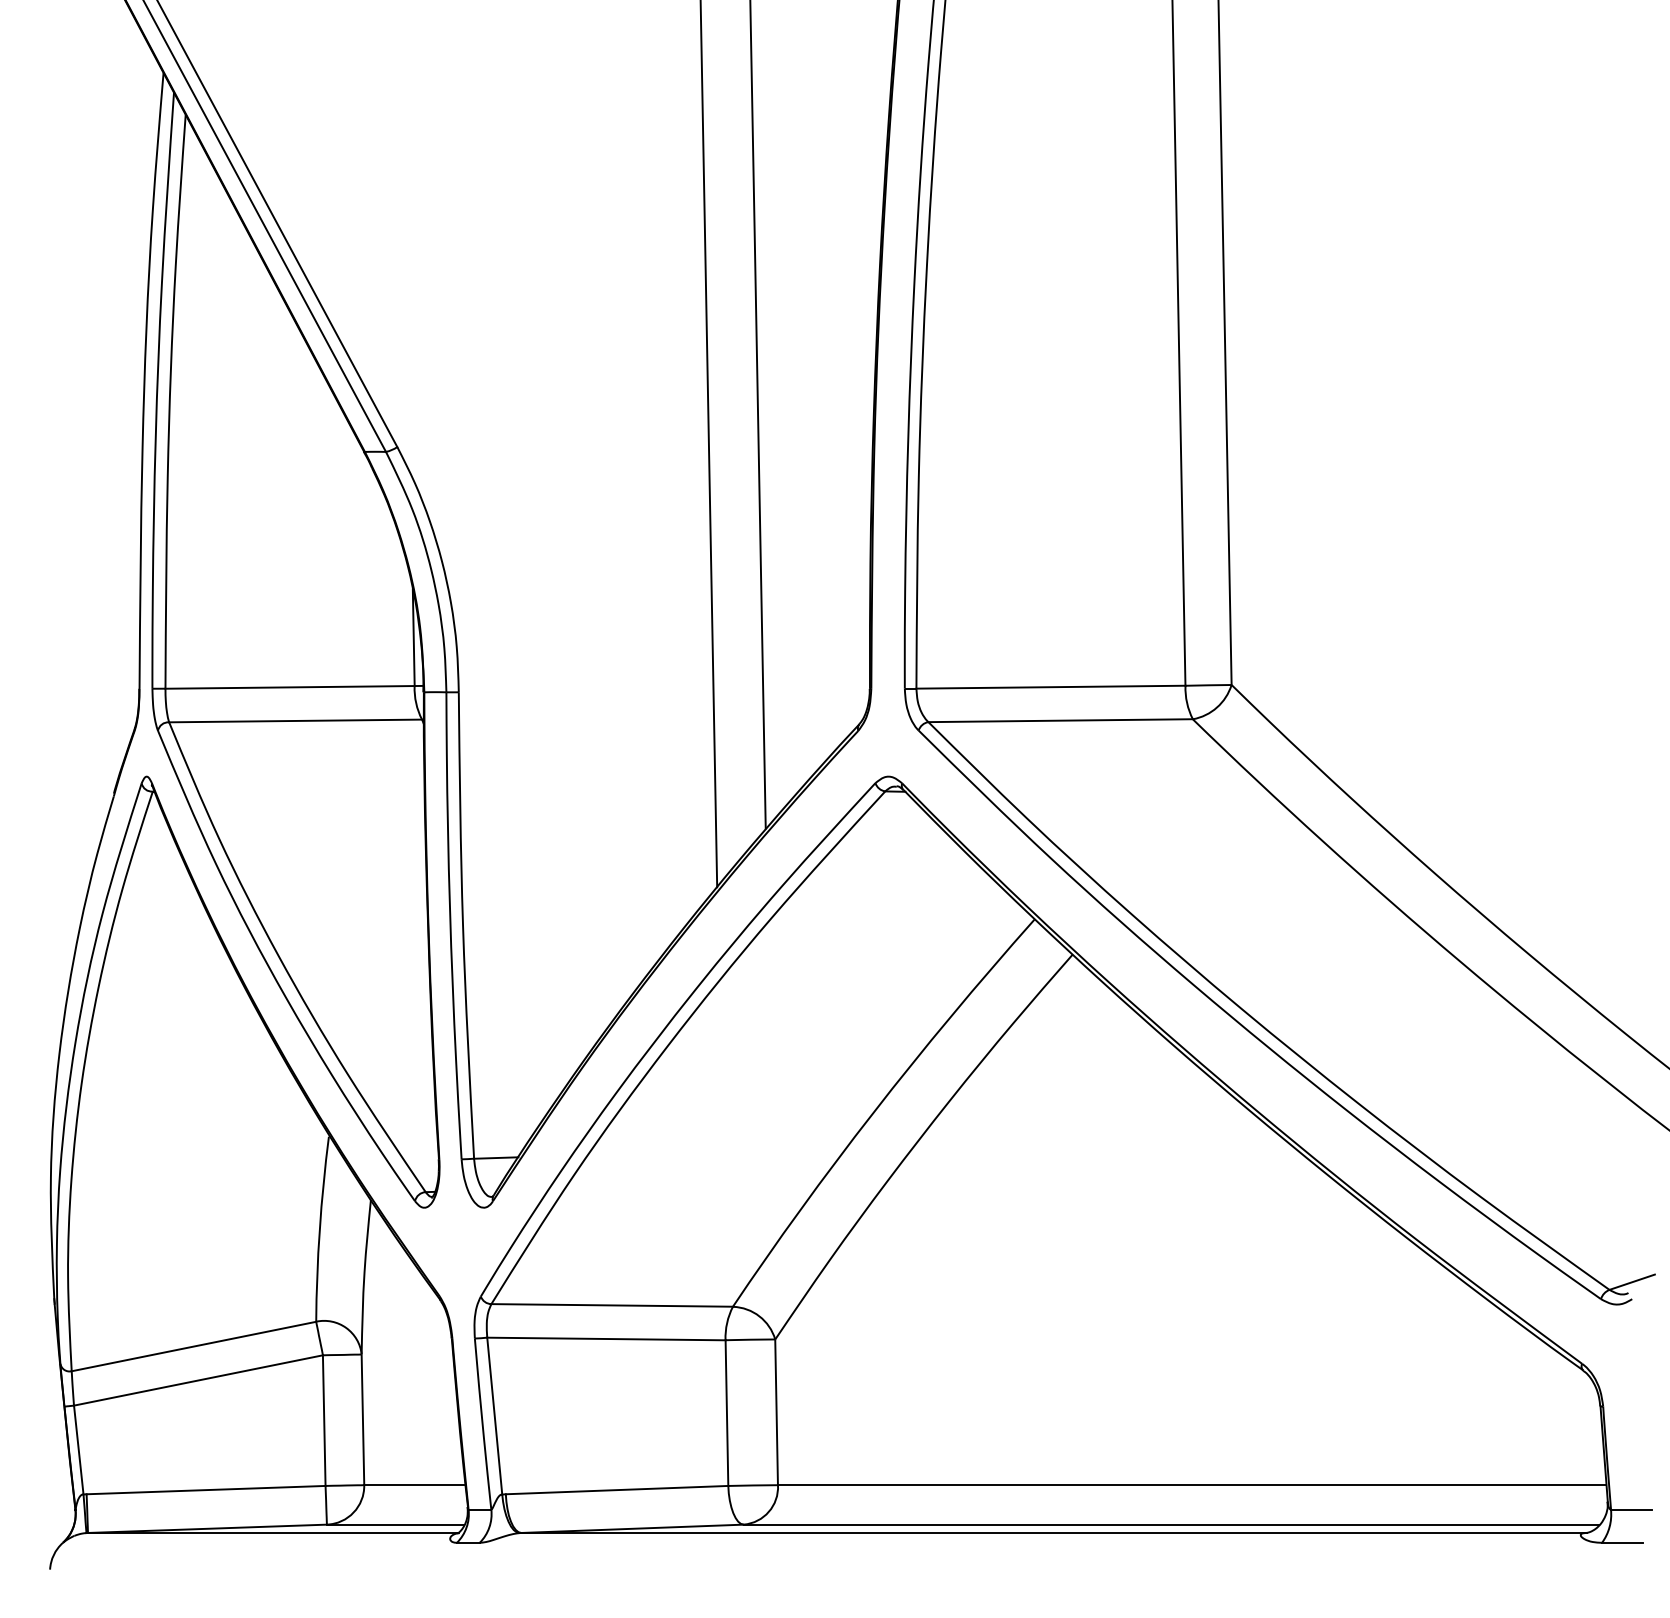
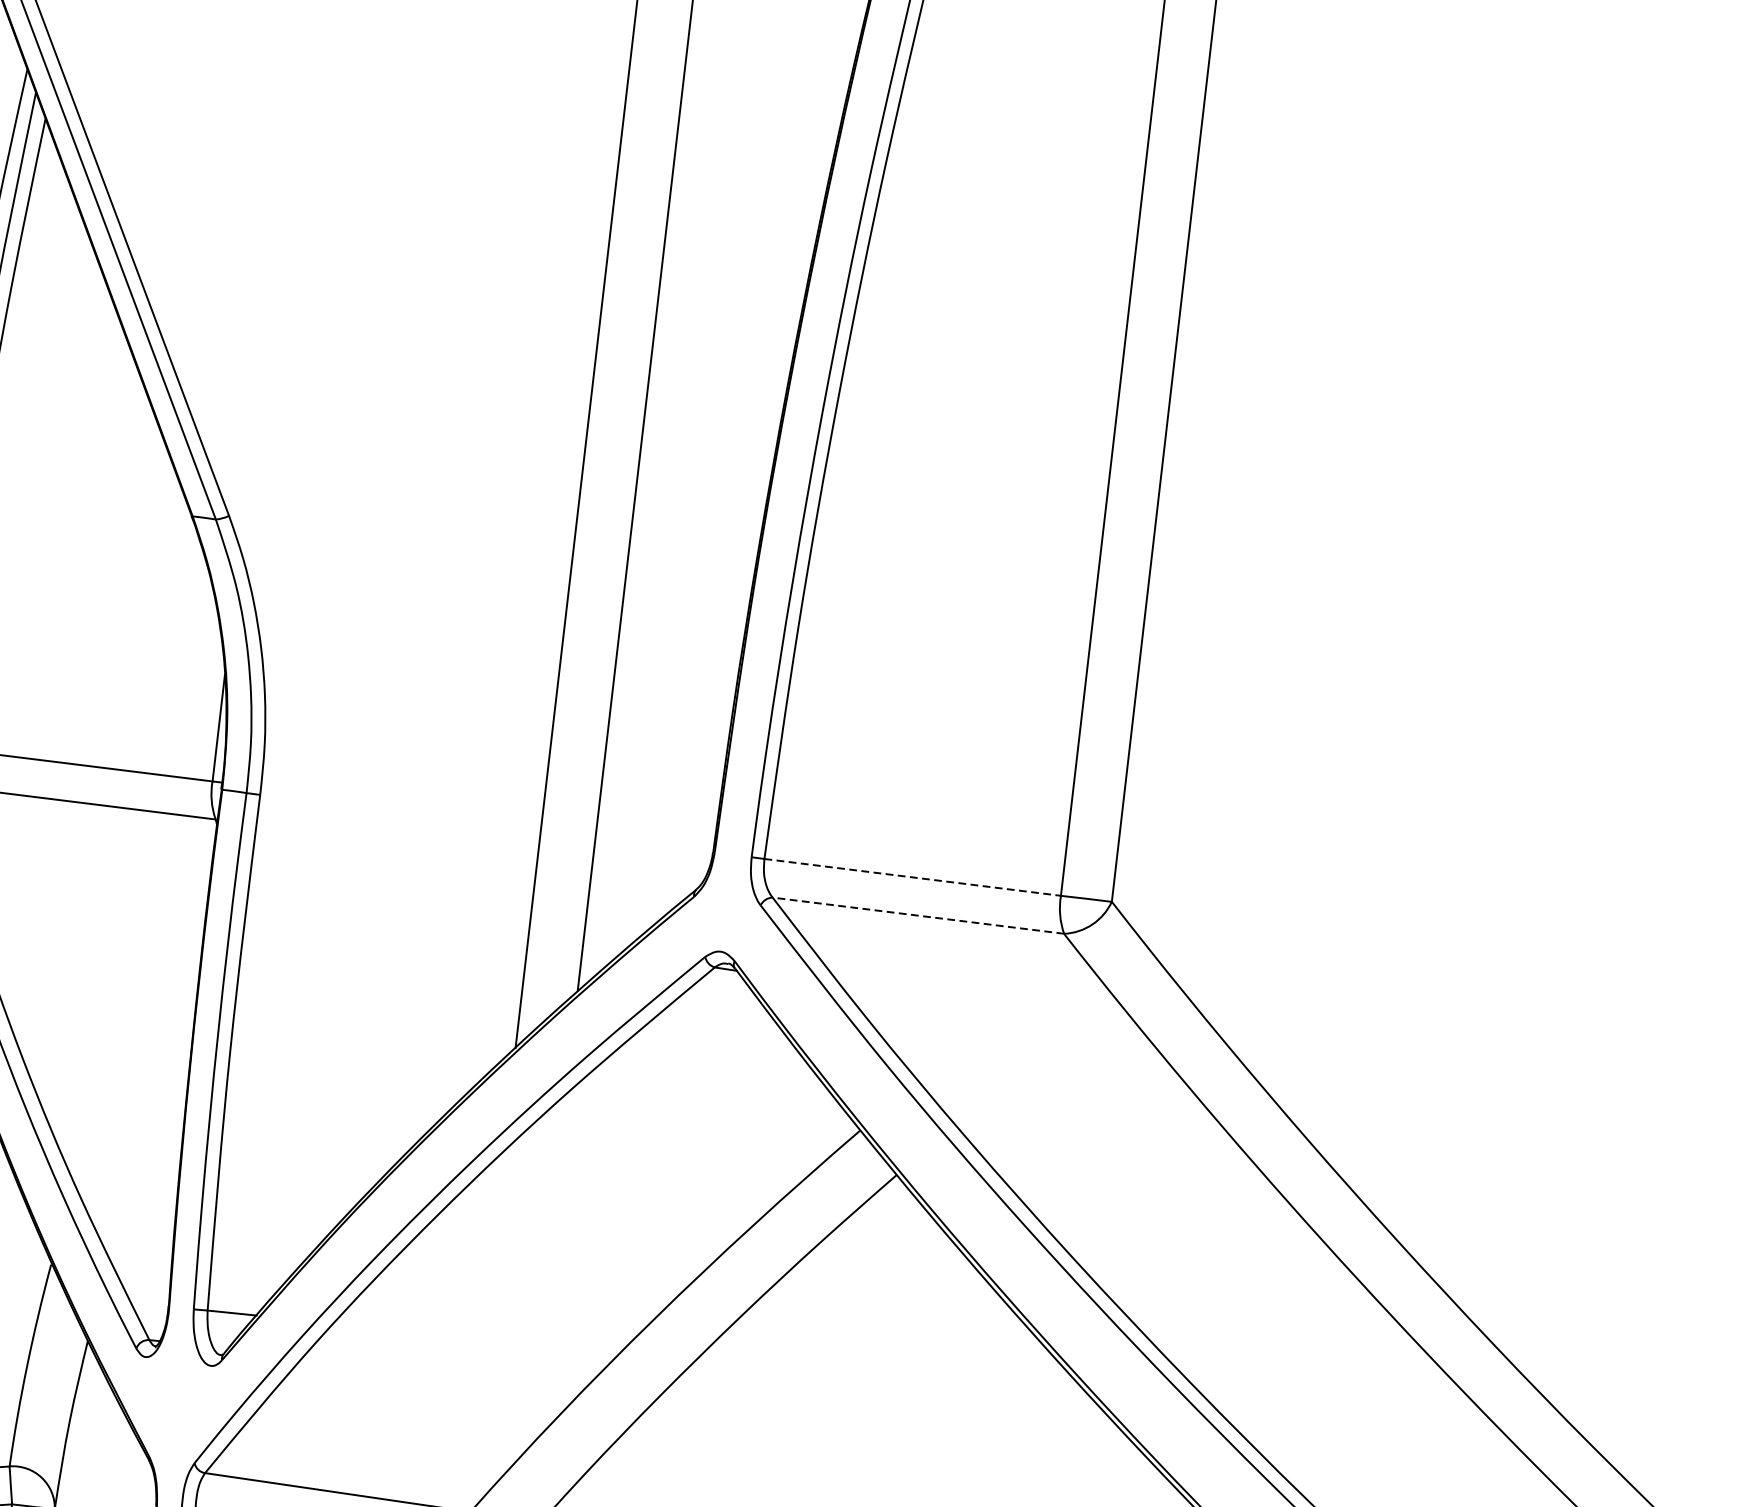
line: (1050, 687) -> (912, 877), solid -> dashed
line: (1060, 720) -> (918, 915), solid -> dashed

